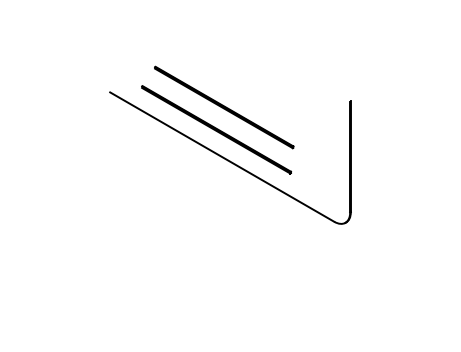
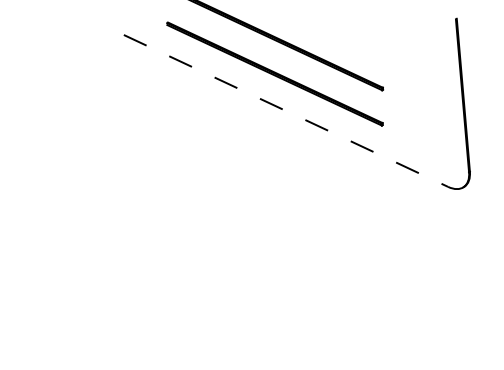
line: (222, 157) -> (286, 111), solid -> dashed

